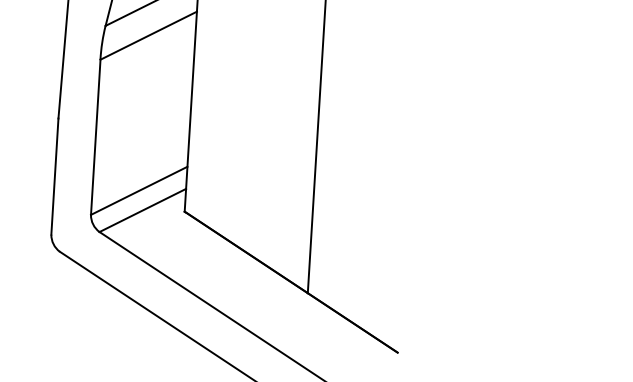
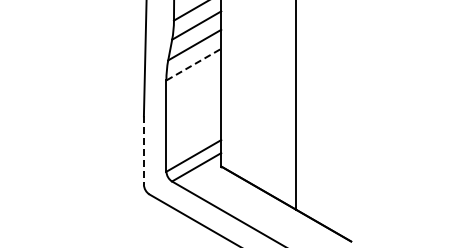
line: (148, 35) -> (193, 64), solid -> dashed
line: (54, 178) -> (143, 151), solid -> dashed

